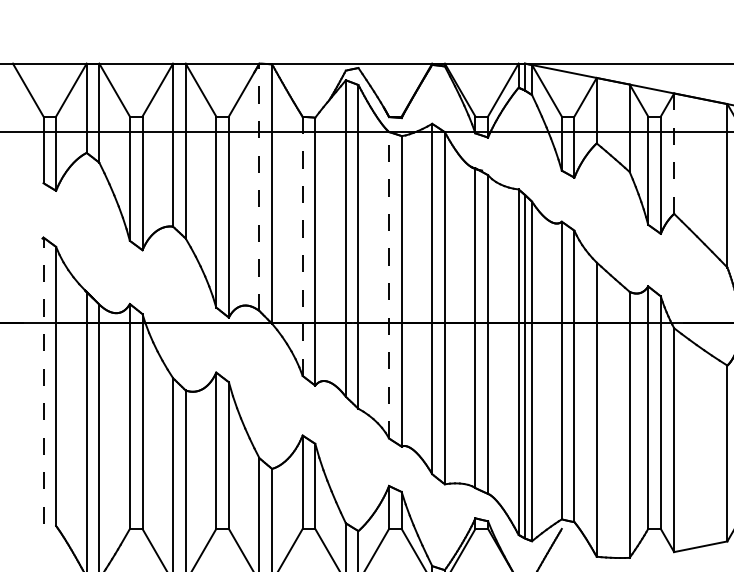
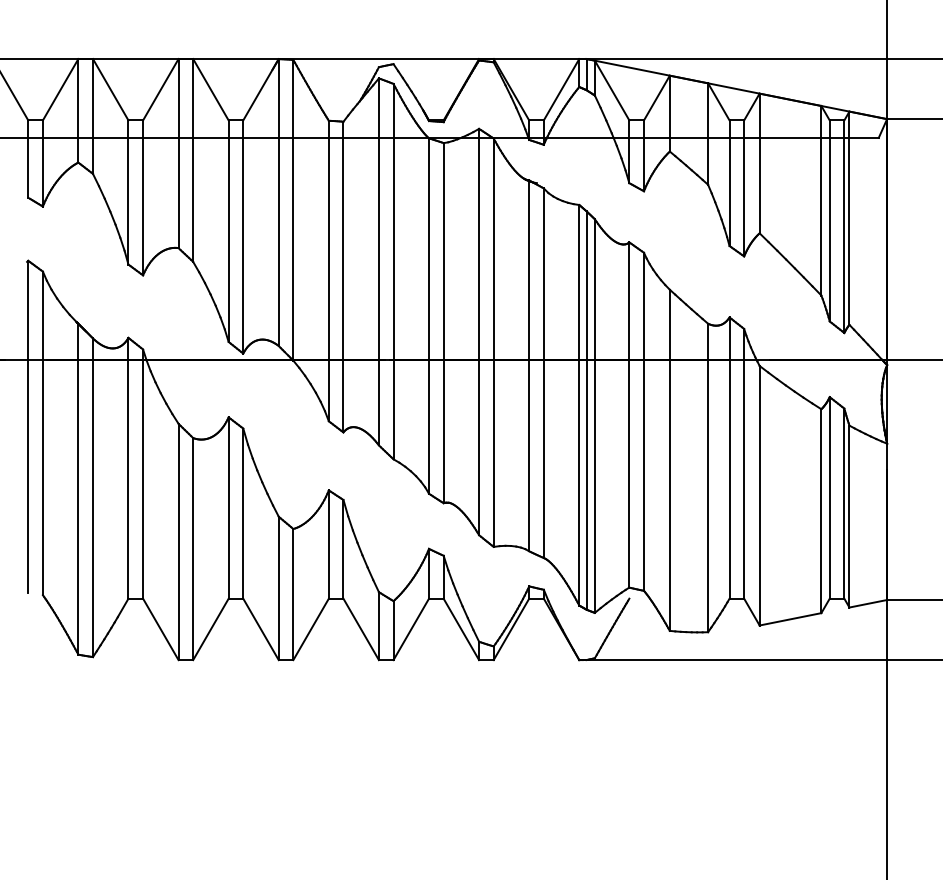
line: (674, 153) -> (759, 163), dashed -> solid
line: (259, 187) -> (278, 202), dashed -> solid
line: (302, 245) -> (328, 270), dashed -> solid
line: (389, 285) -> (429, 316), dashed -> solid
line: (43, 380) -> (28, 426), dashed -> solid

